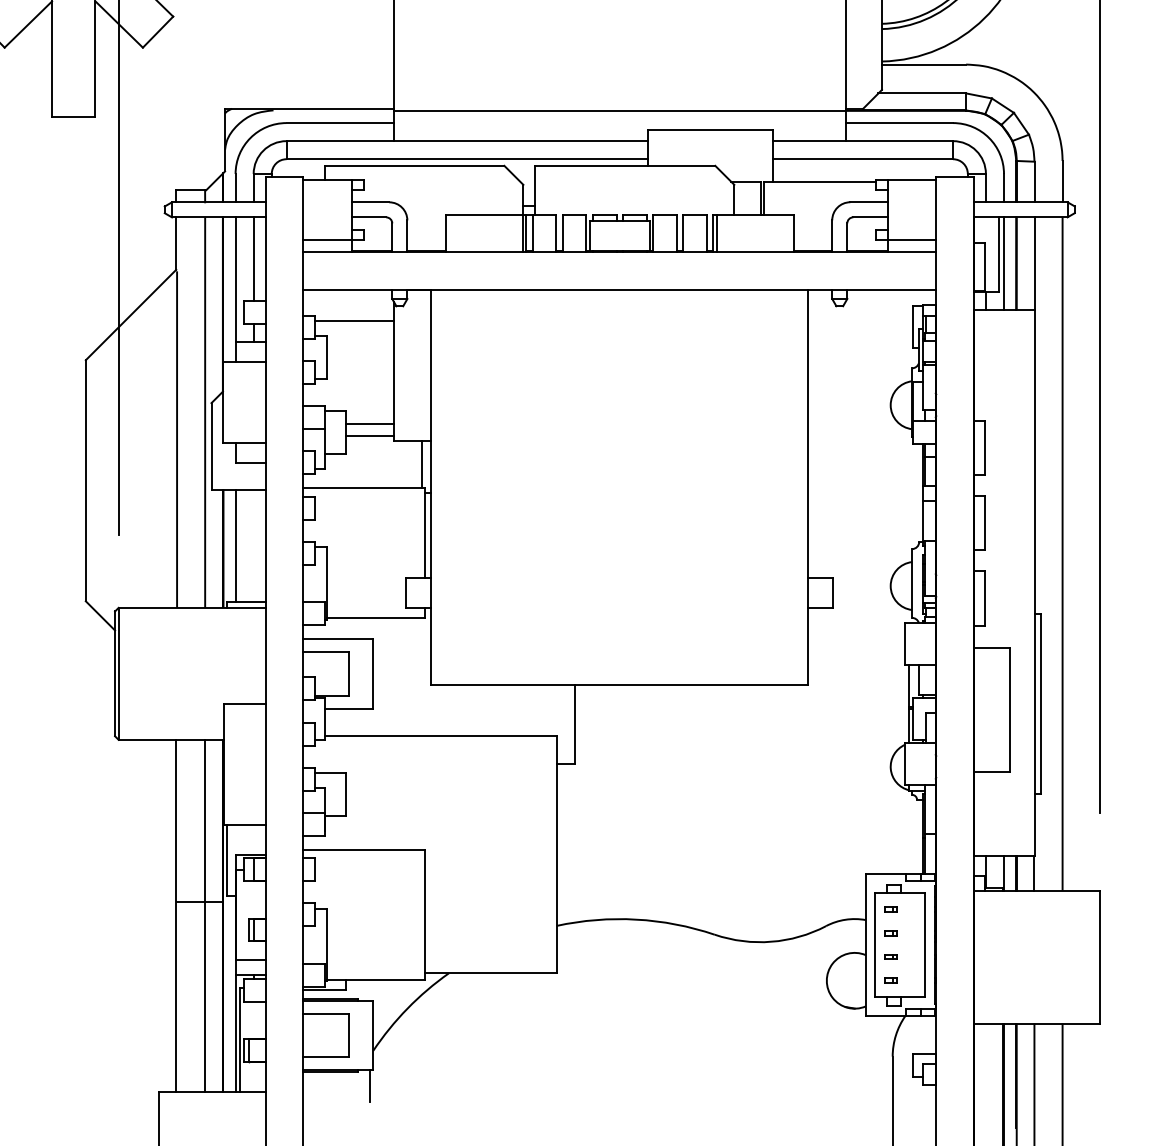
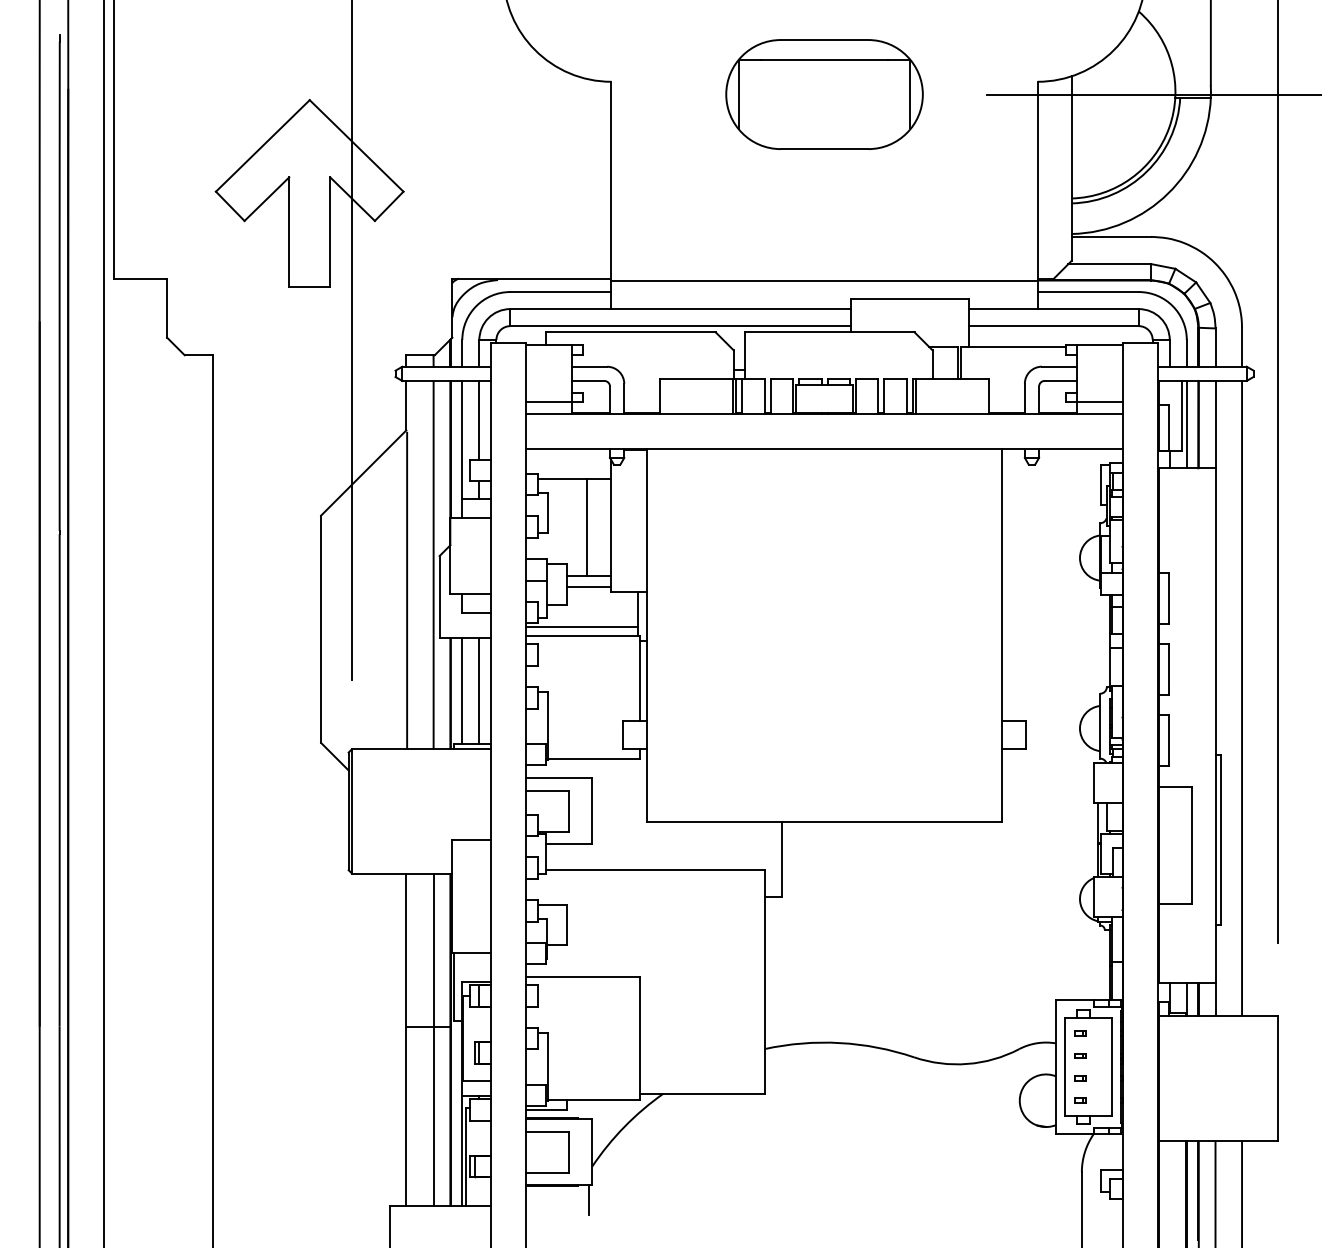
line: (368, 371) -> (587, 526), added
line: (363, 477) -> (582, 626), added
line: (253, 545) -> (479, 690), added

